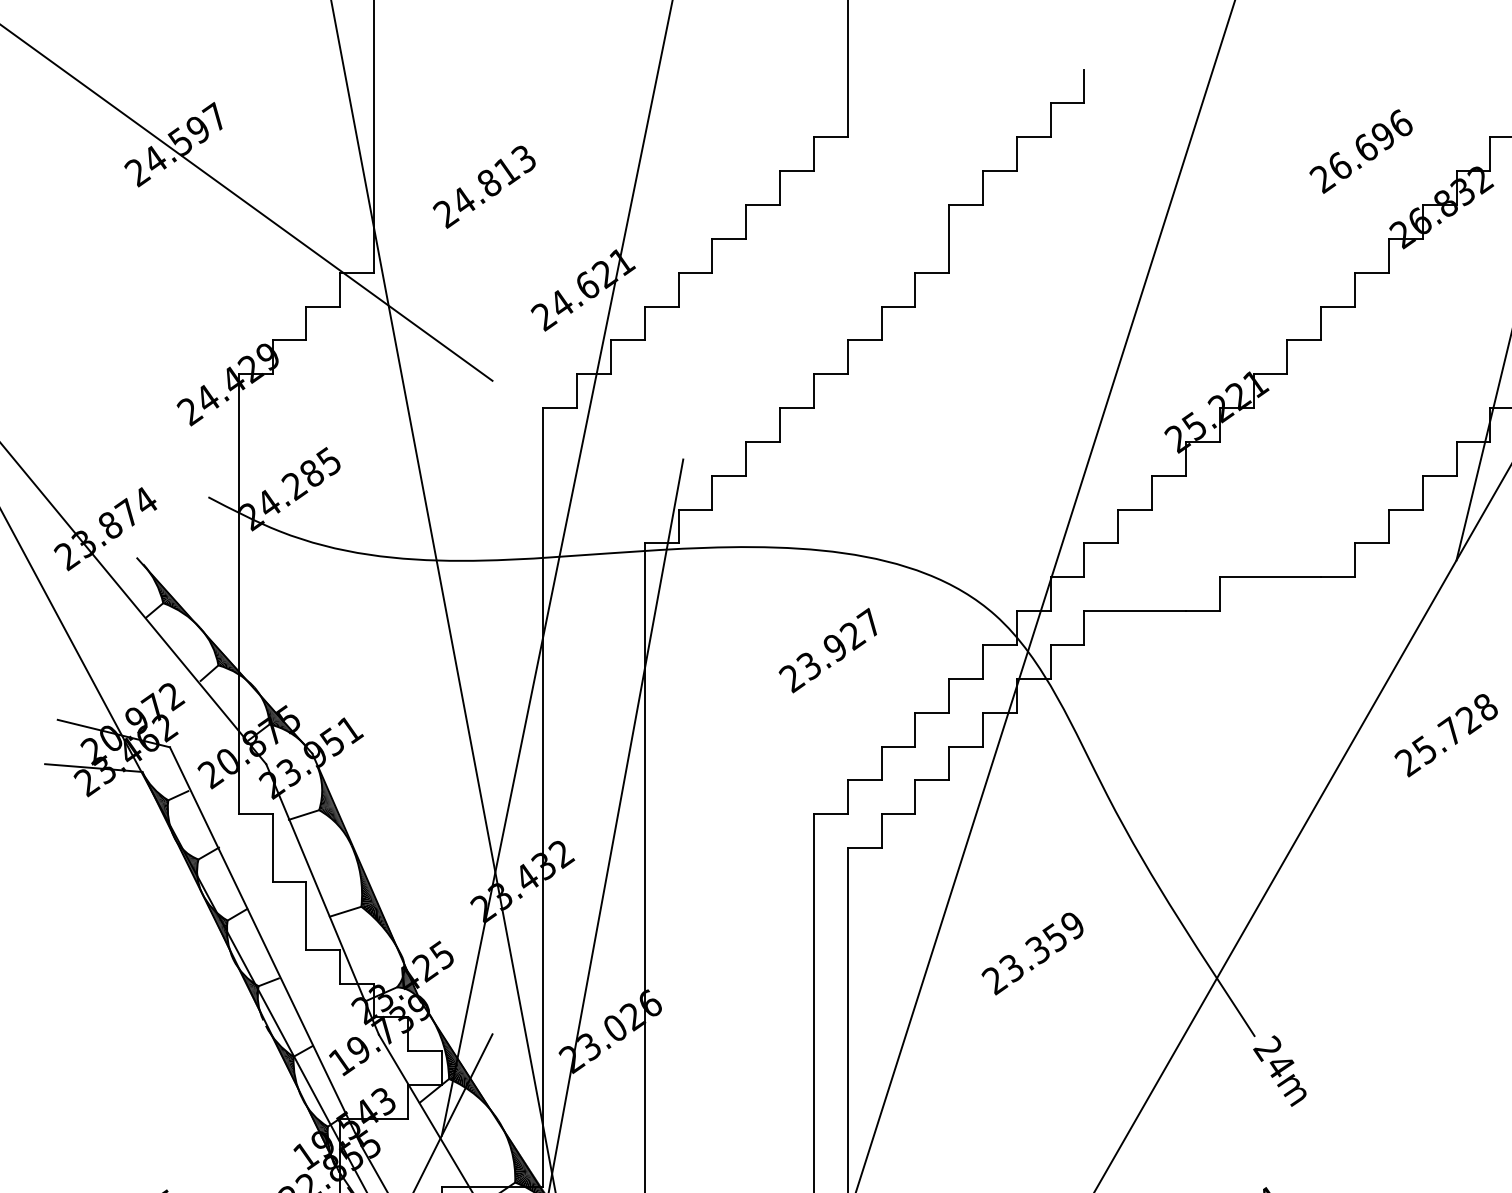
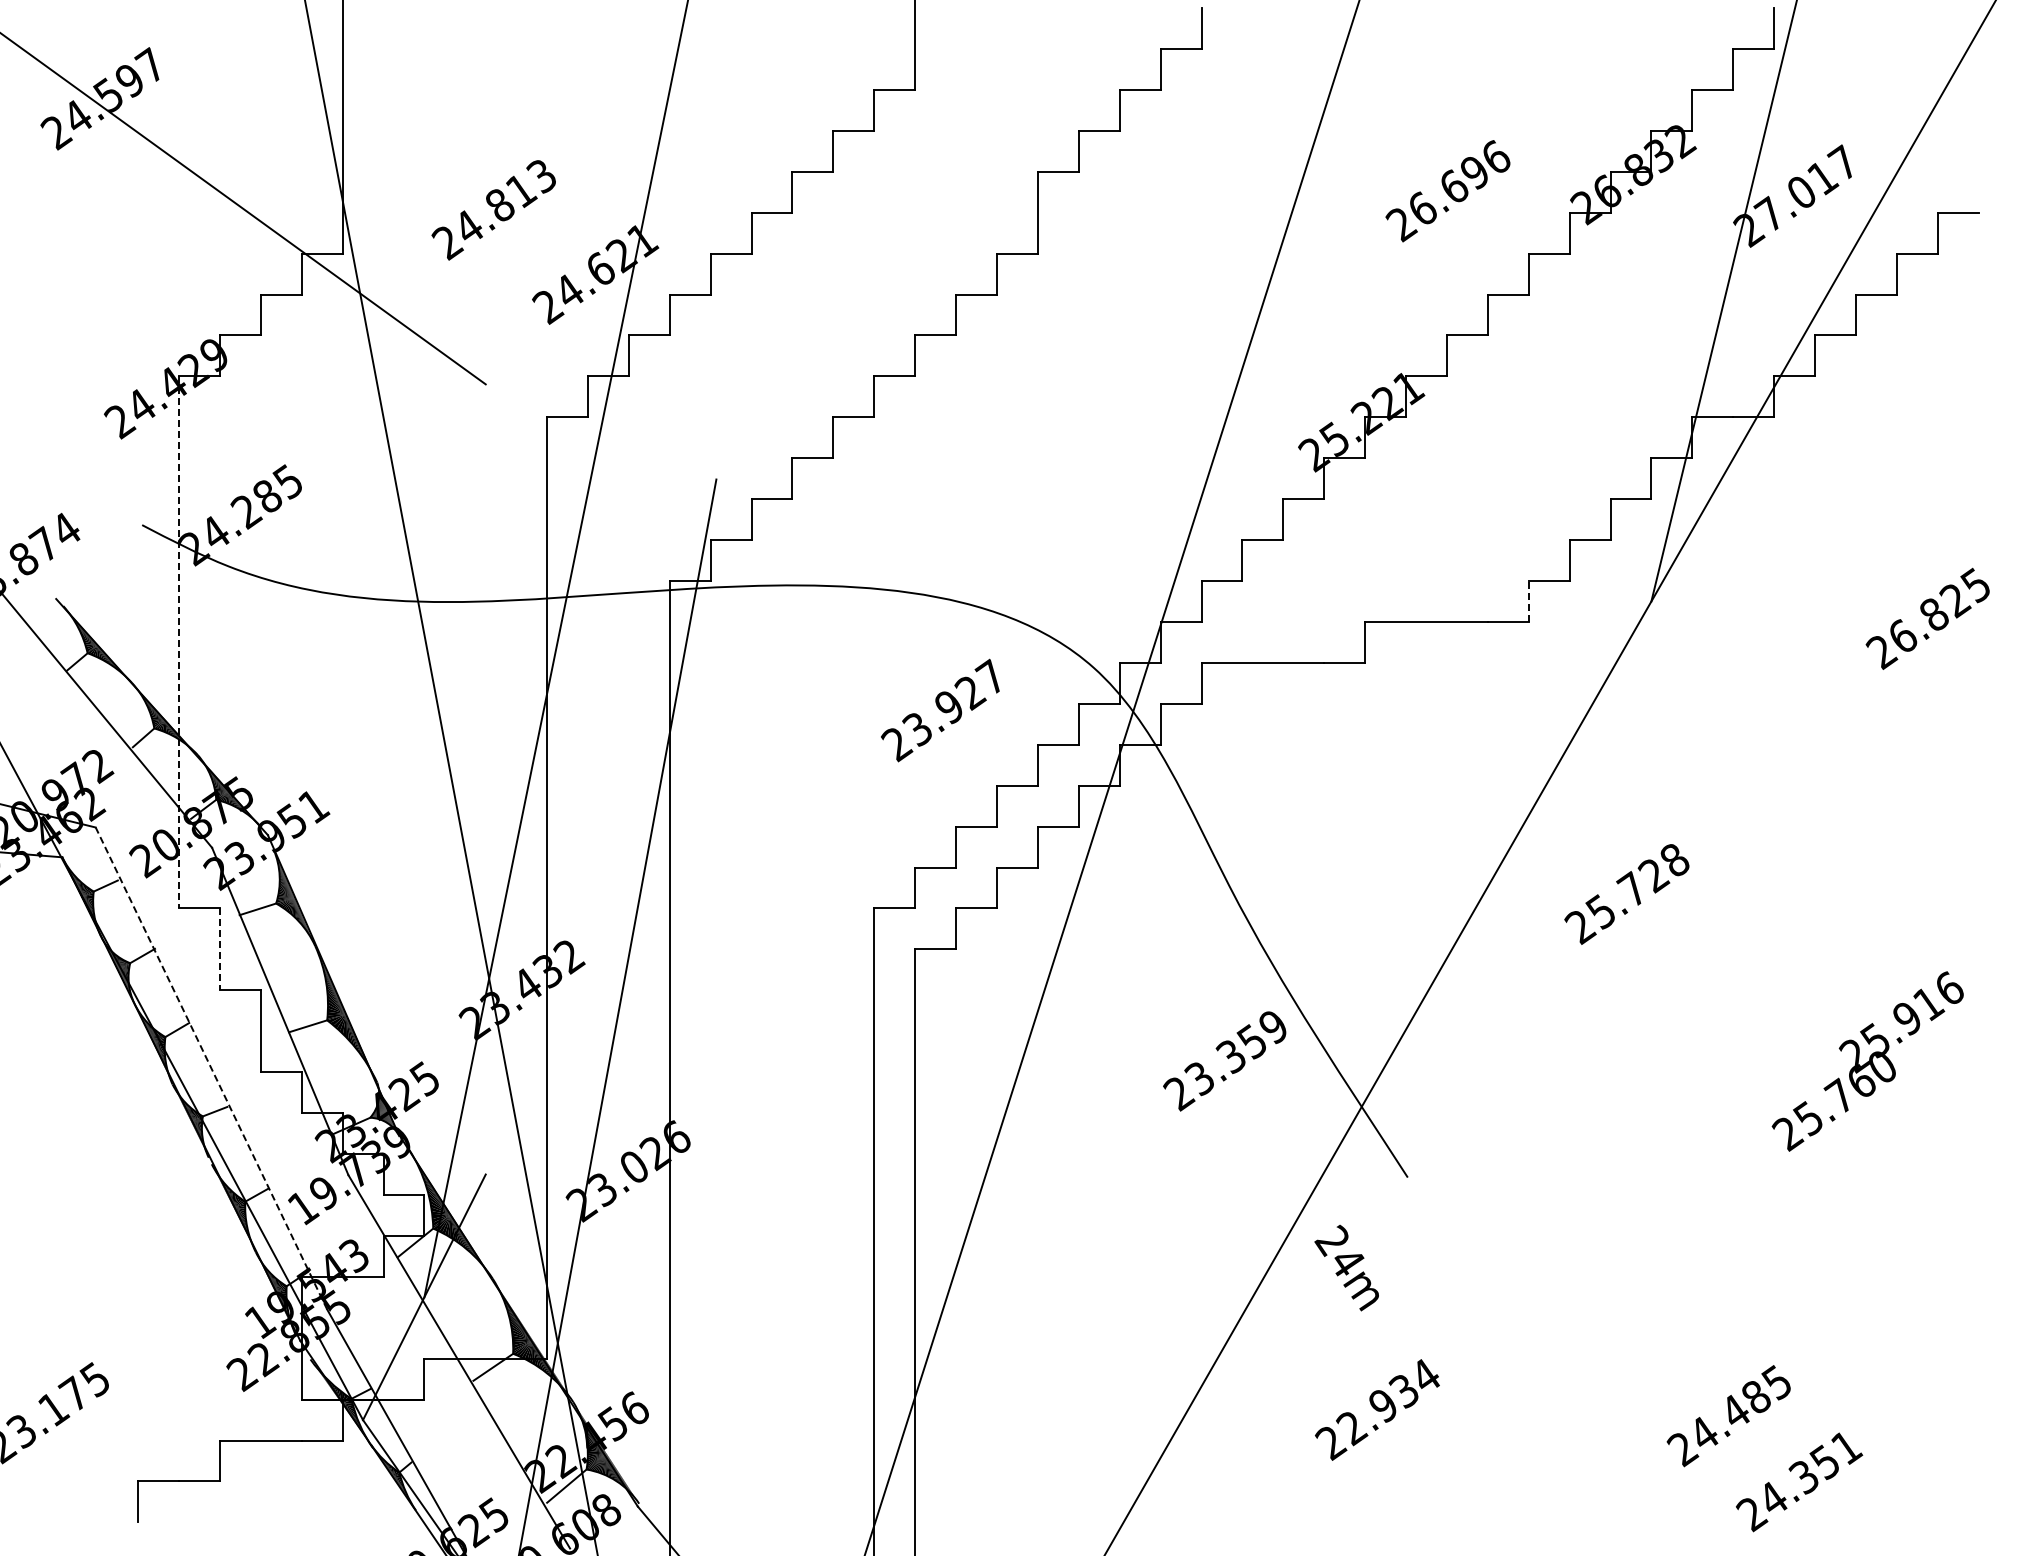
text: (1360, 151) -> (1447, 191), moved
text: (484, 187) -> (493, 210), moved
line: (1354, 560) -> (1528, 601), solid -> dashed
line: (239, 594) -> (179, 642), solid -> dashed
text: (828, 650) -> (940, 710), moved
text: (1445, 735) -> (1626, 894), moved
line: (272, 848) -> (219, 949), solid -> dashed
line: (265, 946) -> (211, 1068), solid -> dashed
text: (1032, 954) -> (1224, 1061), moved
text: (1279, 1070) -> (1346, 1267), moved

